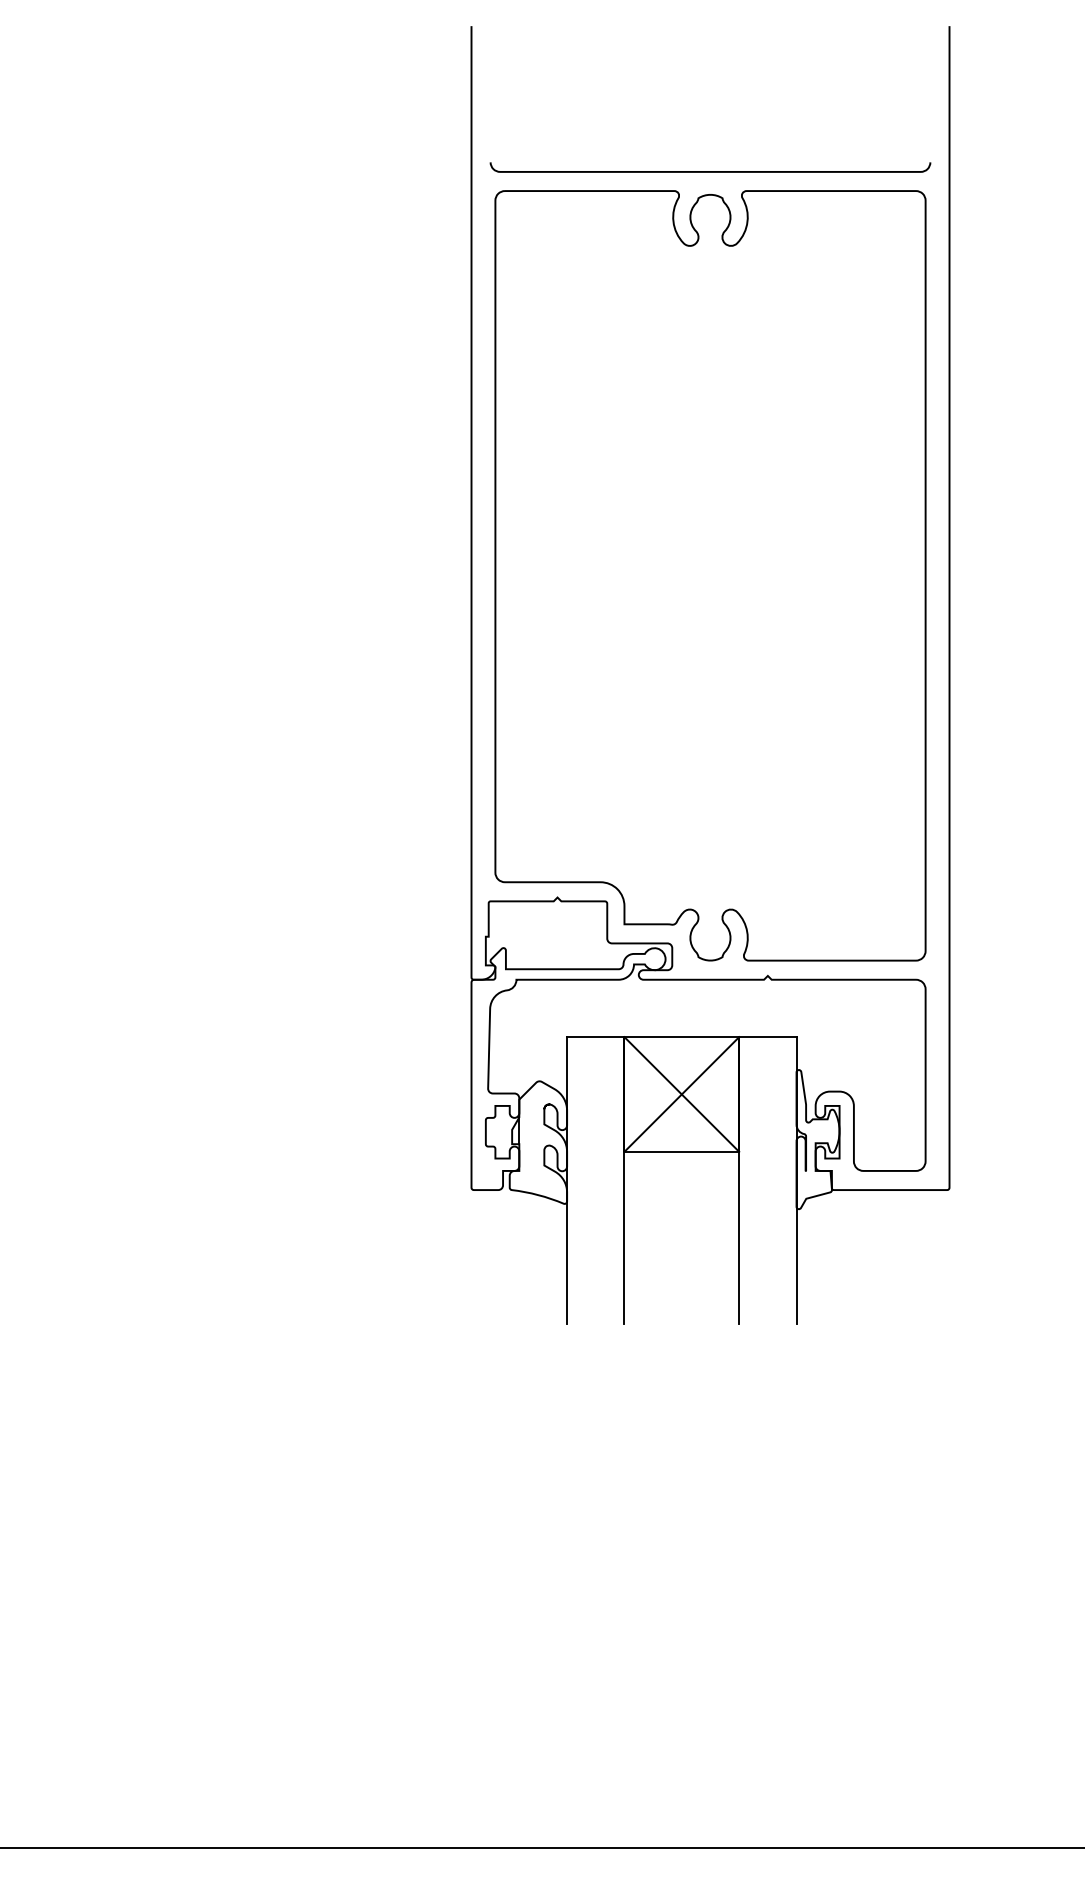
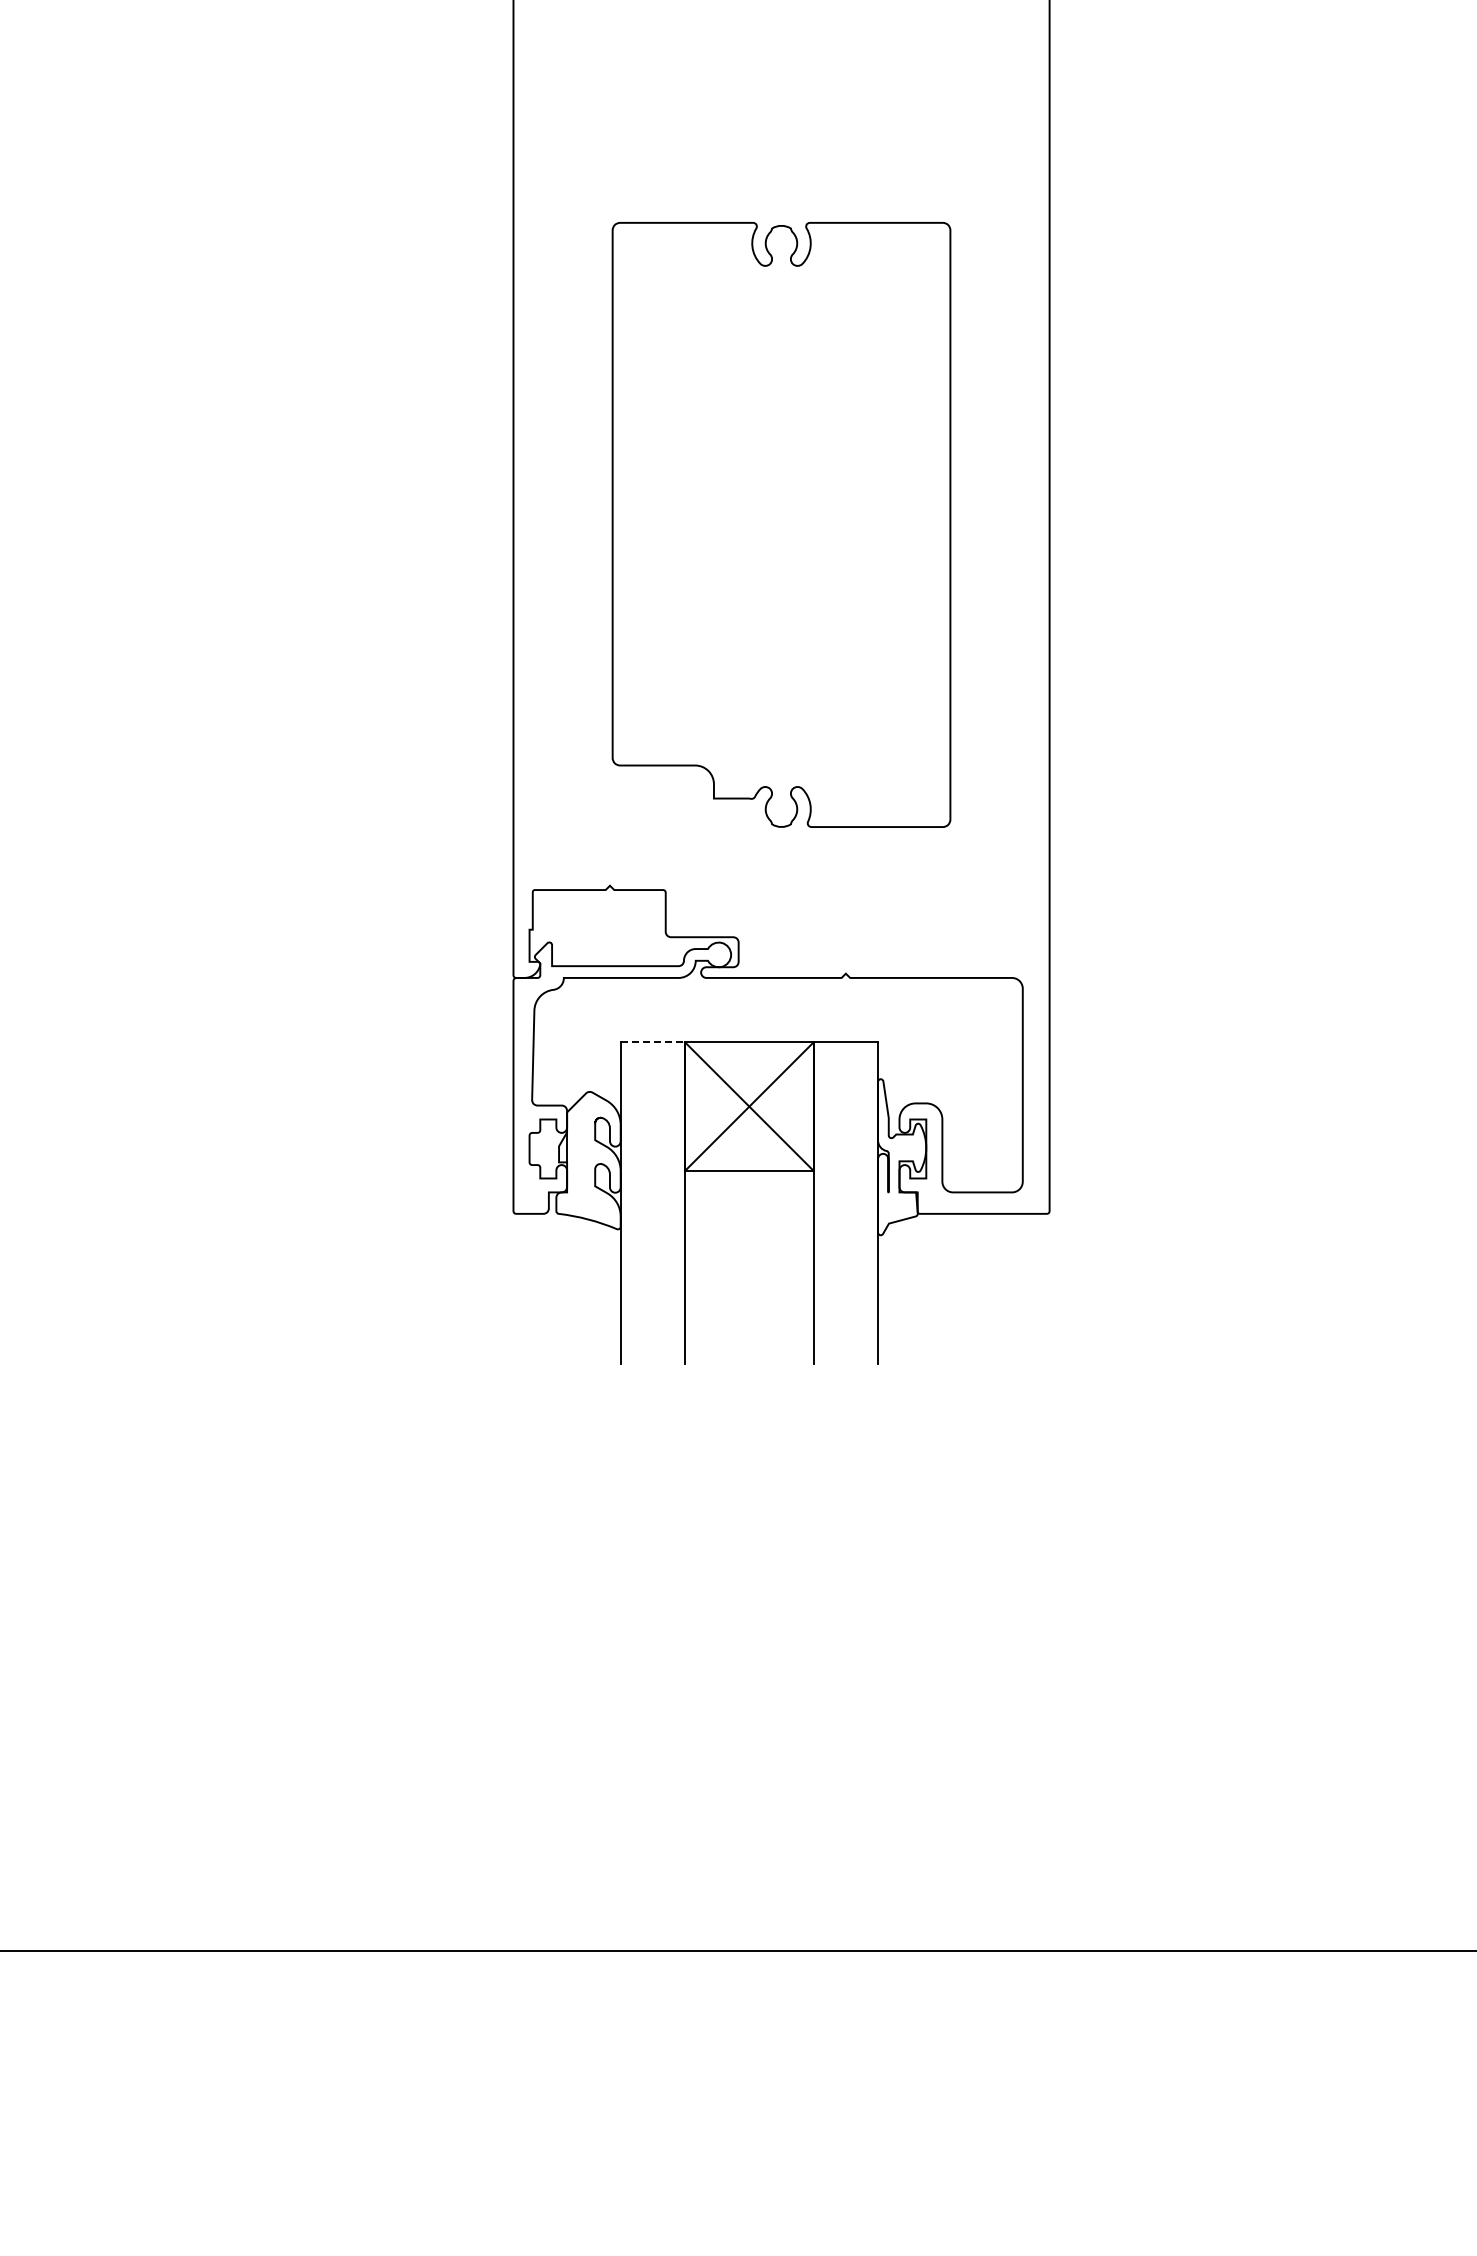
curve: (710, 171) -> (781, 71), removed
part: (710, 575) -> (781, 524), size x0.7
line: (596, 1037) -> (653, 1042), solid -> dashed

